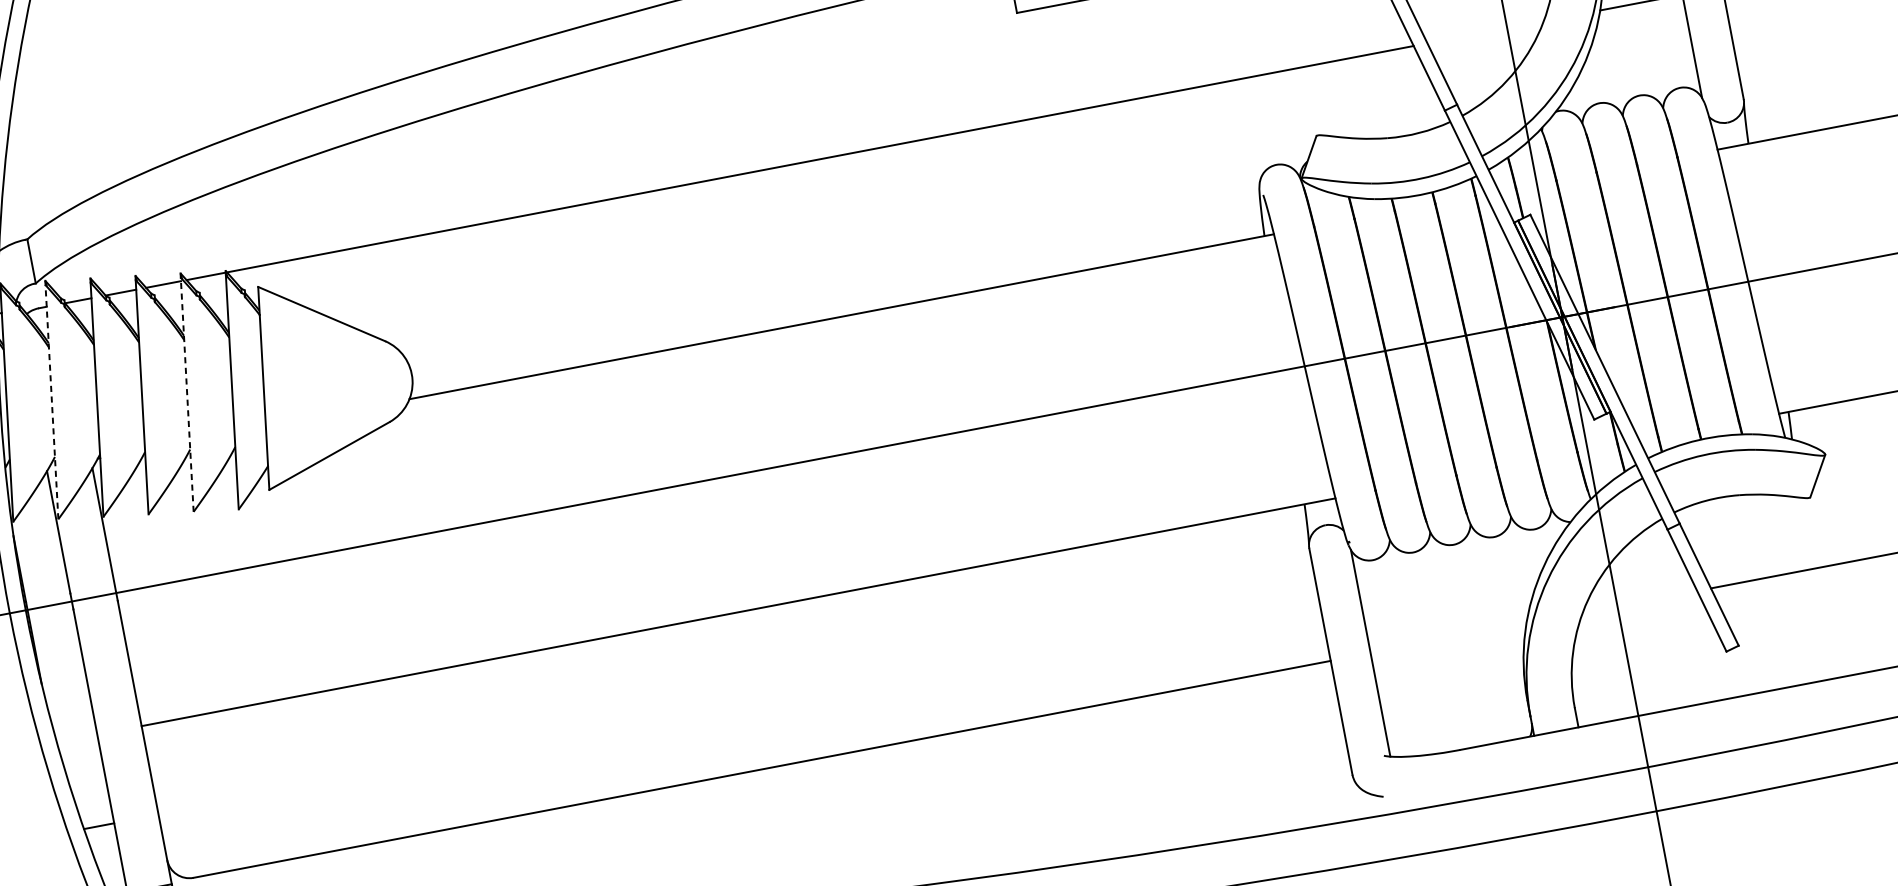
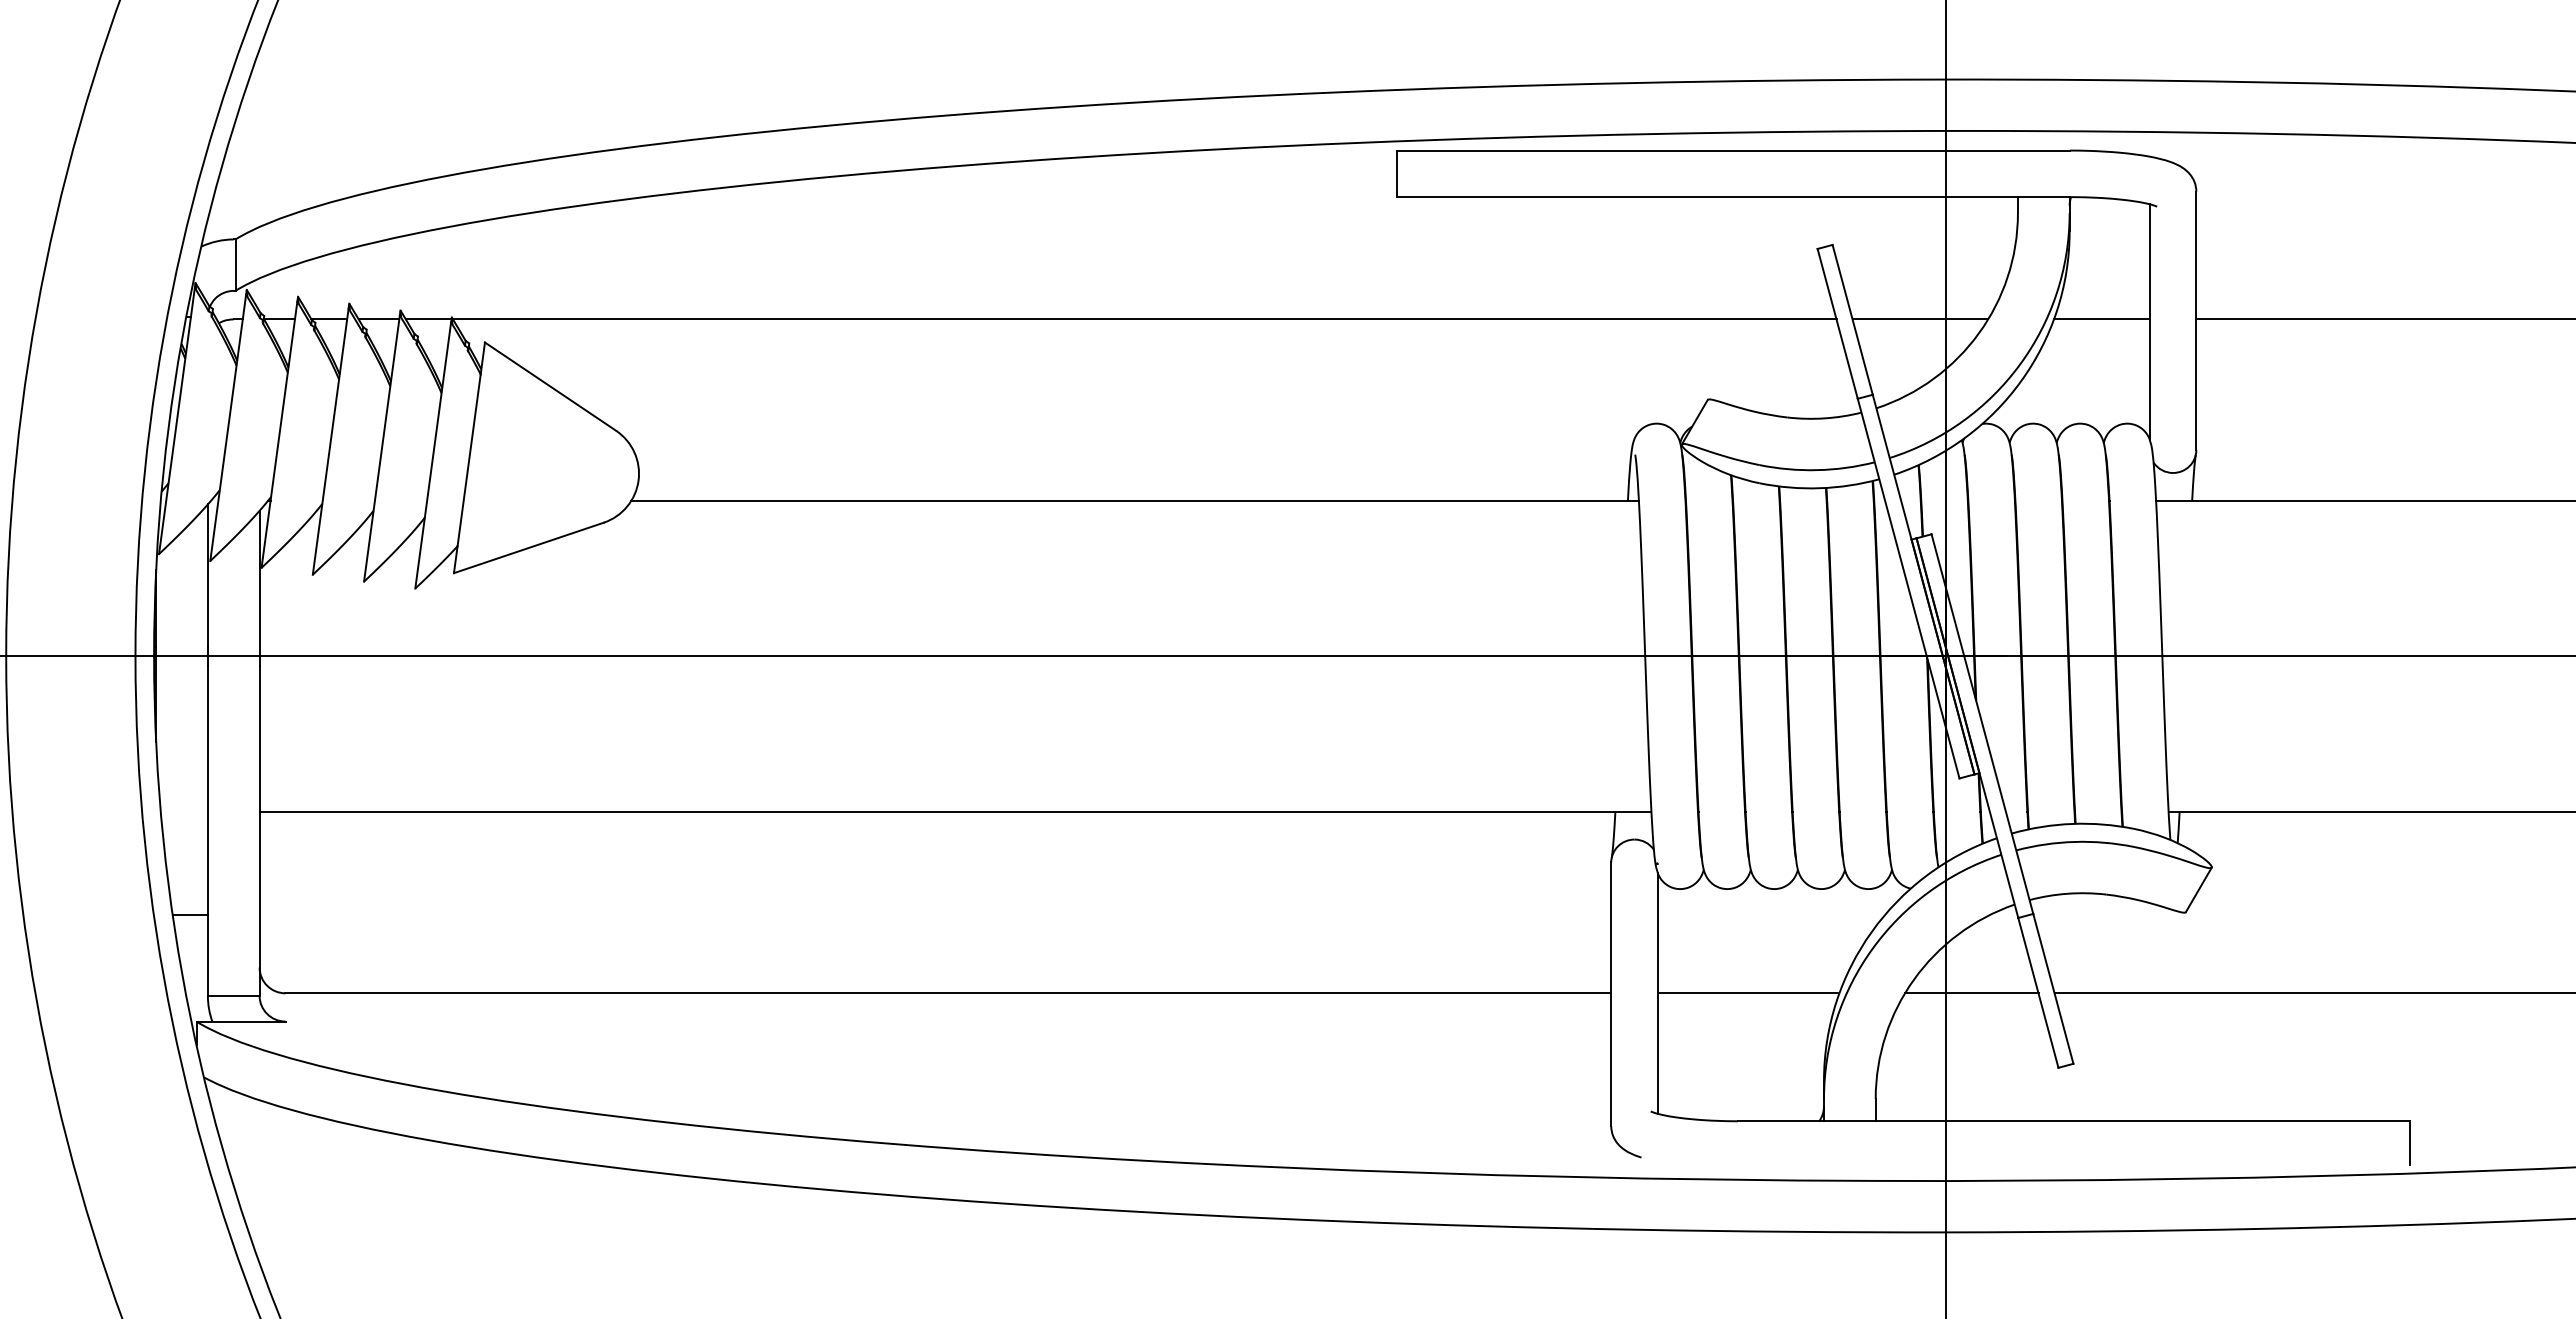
line: (1485, 32) -> (1920, 319), added
line: (187, 394) -> (382, 448), dashed -> solid
line: (52, 401) -> (228, 427), dashed -> solid
line: (1639, 602) -> (1971, 993), added
line: (1448, 638) -> (1748, 993), added

